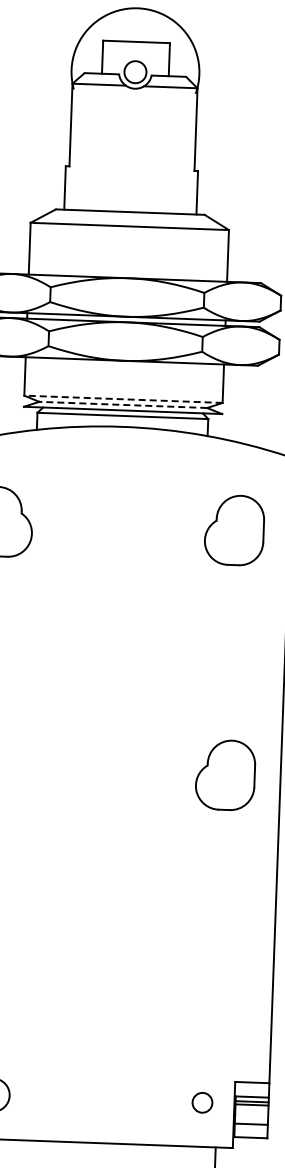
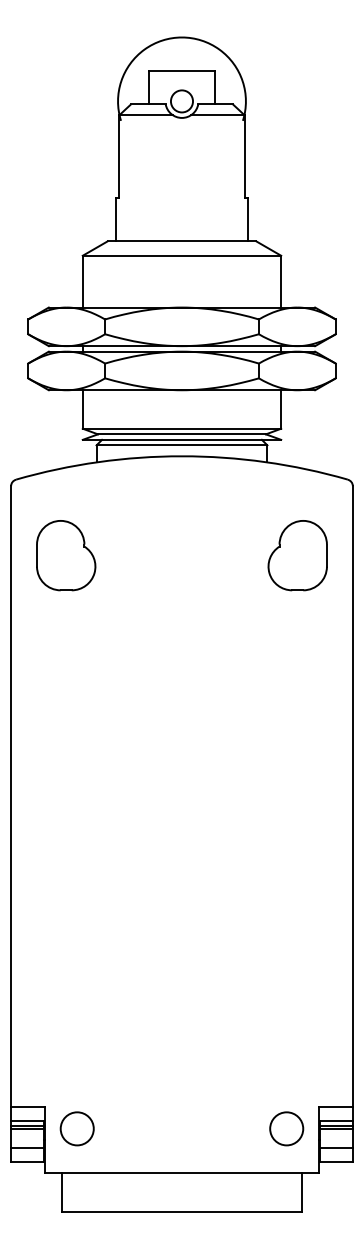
line: (123, 399) -> (181, 428), dashed -> solid
line: (122, 405) -> (181, 434), dashed -> solid
part: (225, 775) -> (297, 800), removed
circle: (202, 1102) -> (286, 1128), size x1.67

